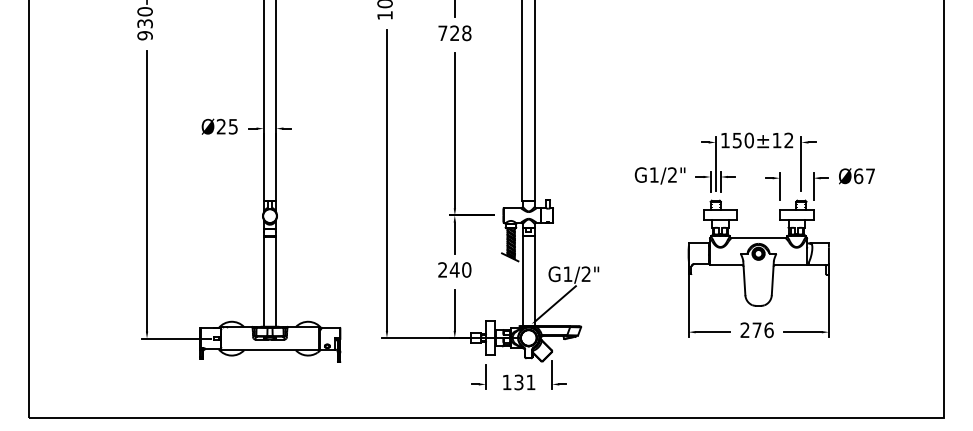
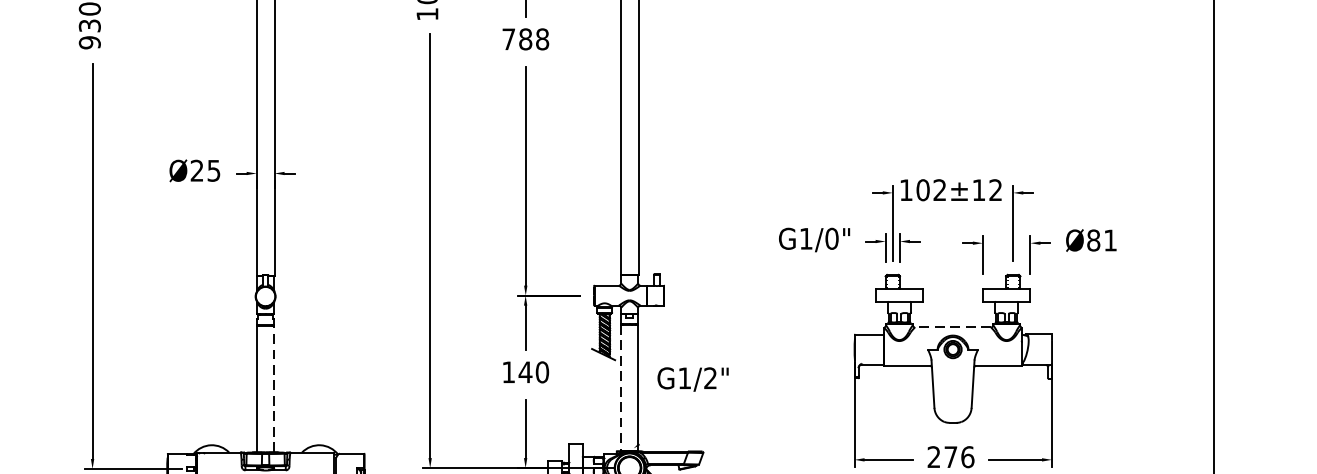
text: (454, 33) -> (525, 39), 728 -> 788
text: (742, 140) -> (930, 190), 150±12 -> 102±12
text: (672, 174) -> (831, 238), G1/2" -> G1/0"
text: (864, 175) -> (1102, 239), Ø67 -> Ø81
line: (758, 238) -> (952, 328), solid -> dashed
text: (442, 269) -> (508, 371), 240 -> 140
line: (276, 281) -> (274, 388), solid -> dashed
line: (522, 281) -> (620, 388), solid -> dashed
line: (555, 303) -> (667, 419), removed

